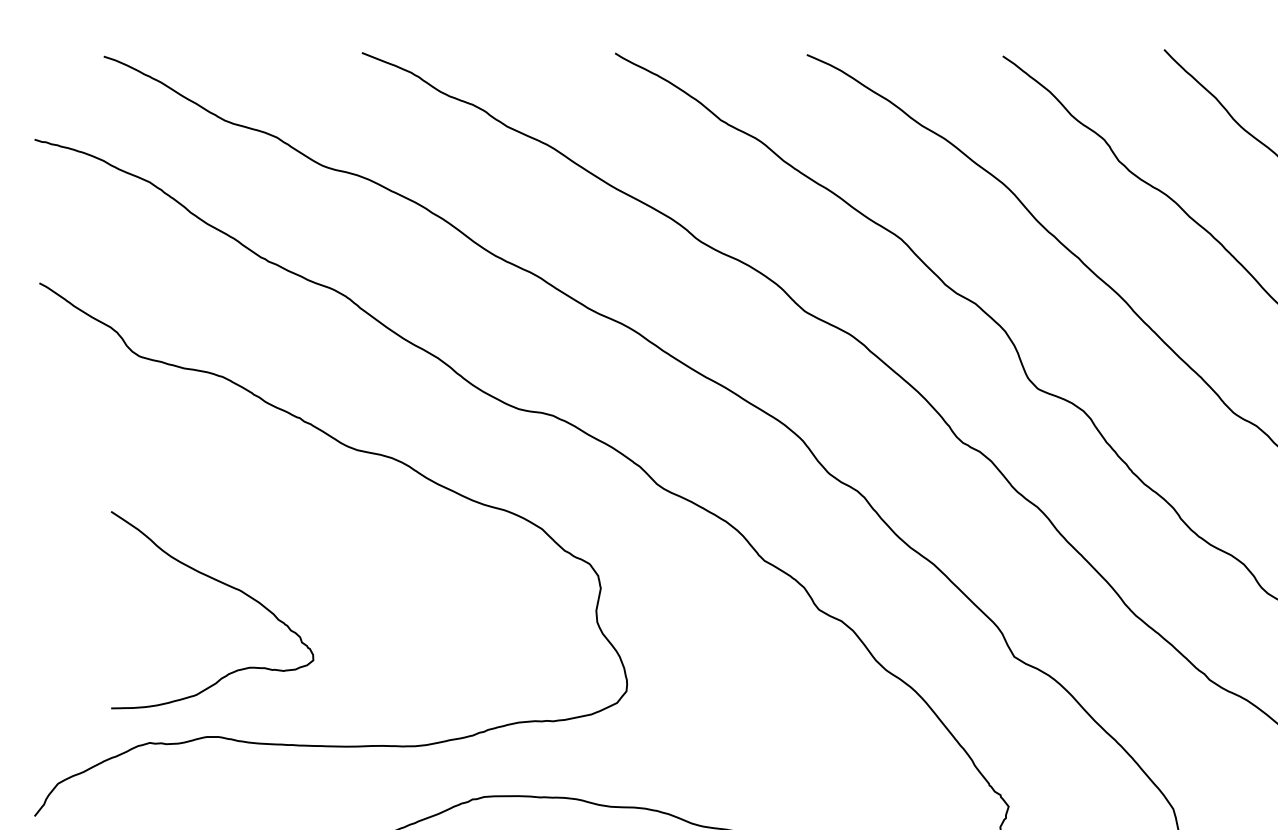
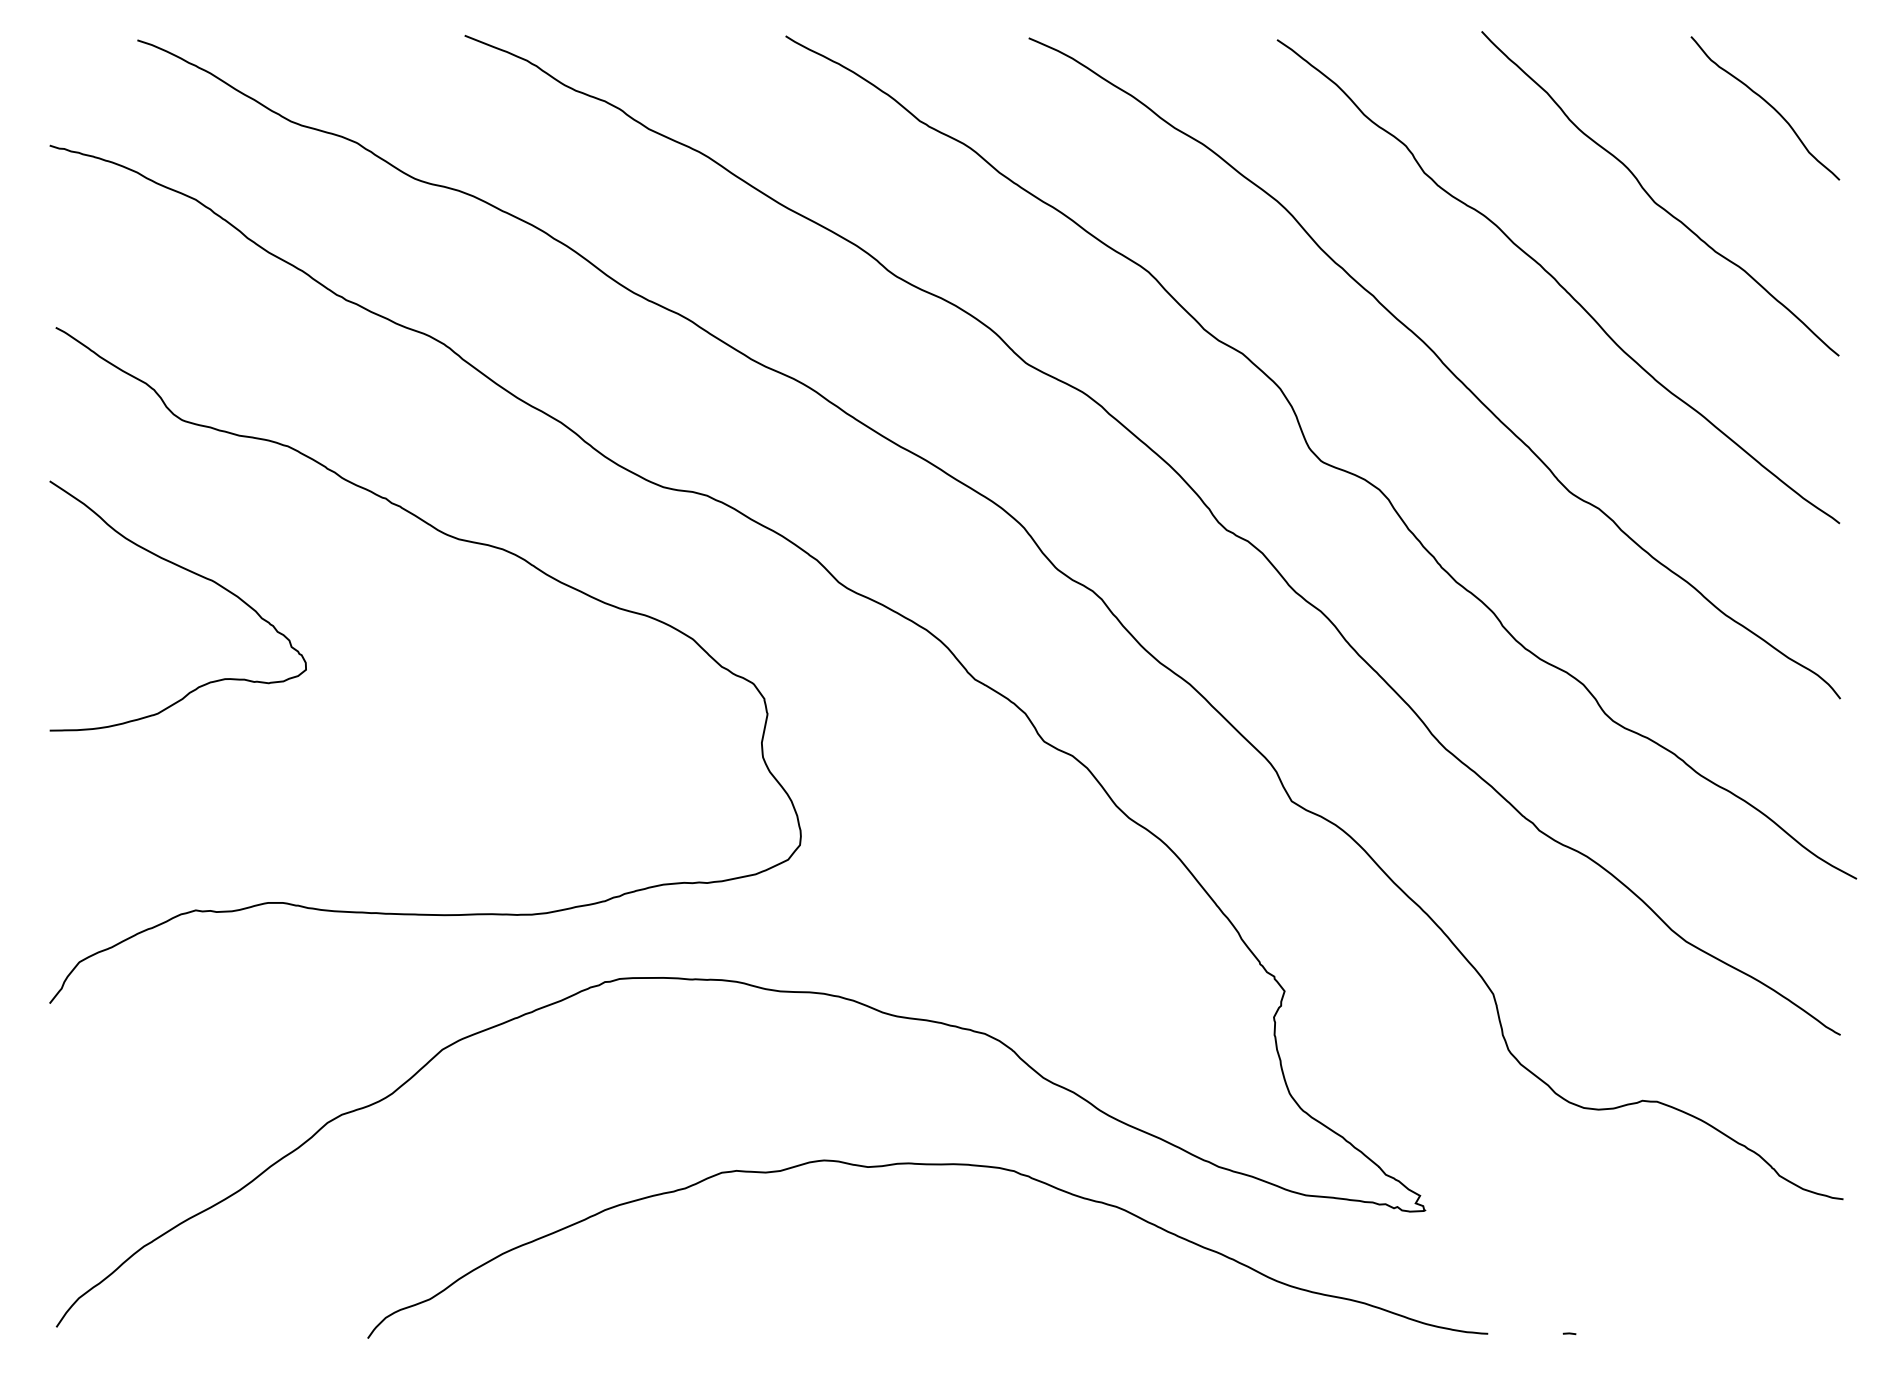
curve: (223, 584) -> (192, 573), moved

